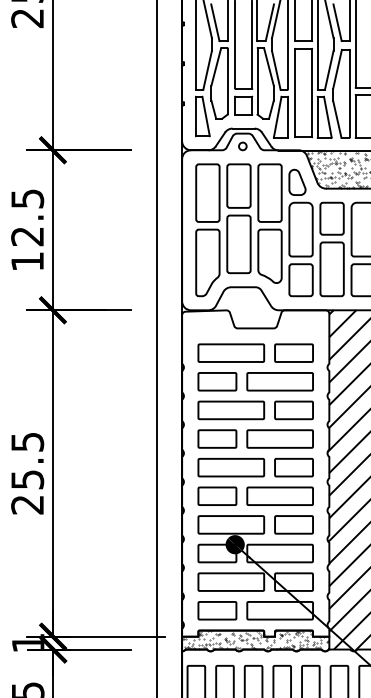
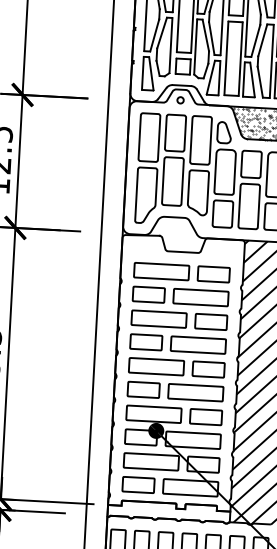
hatch: (255, 639) -> (168, 510), removed

